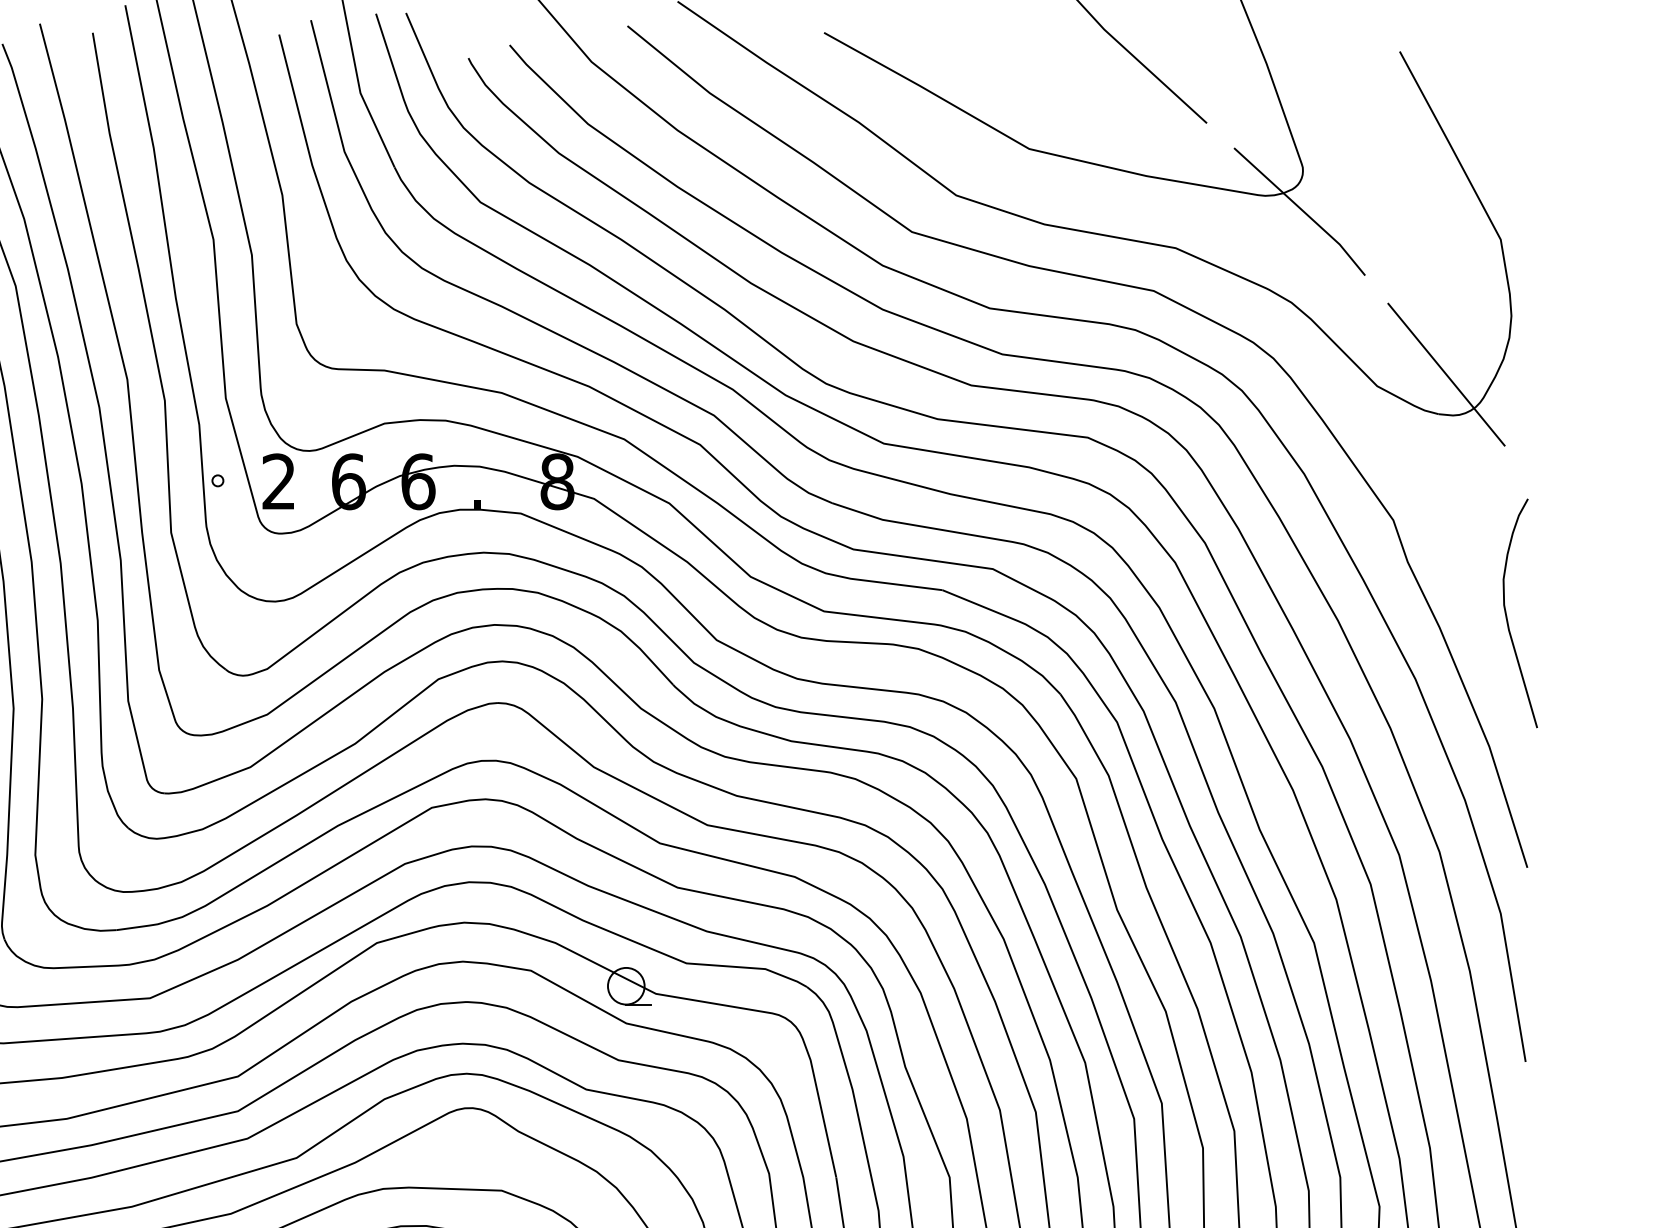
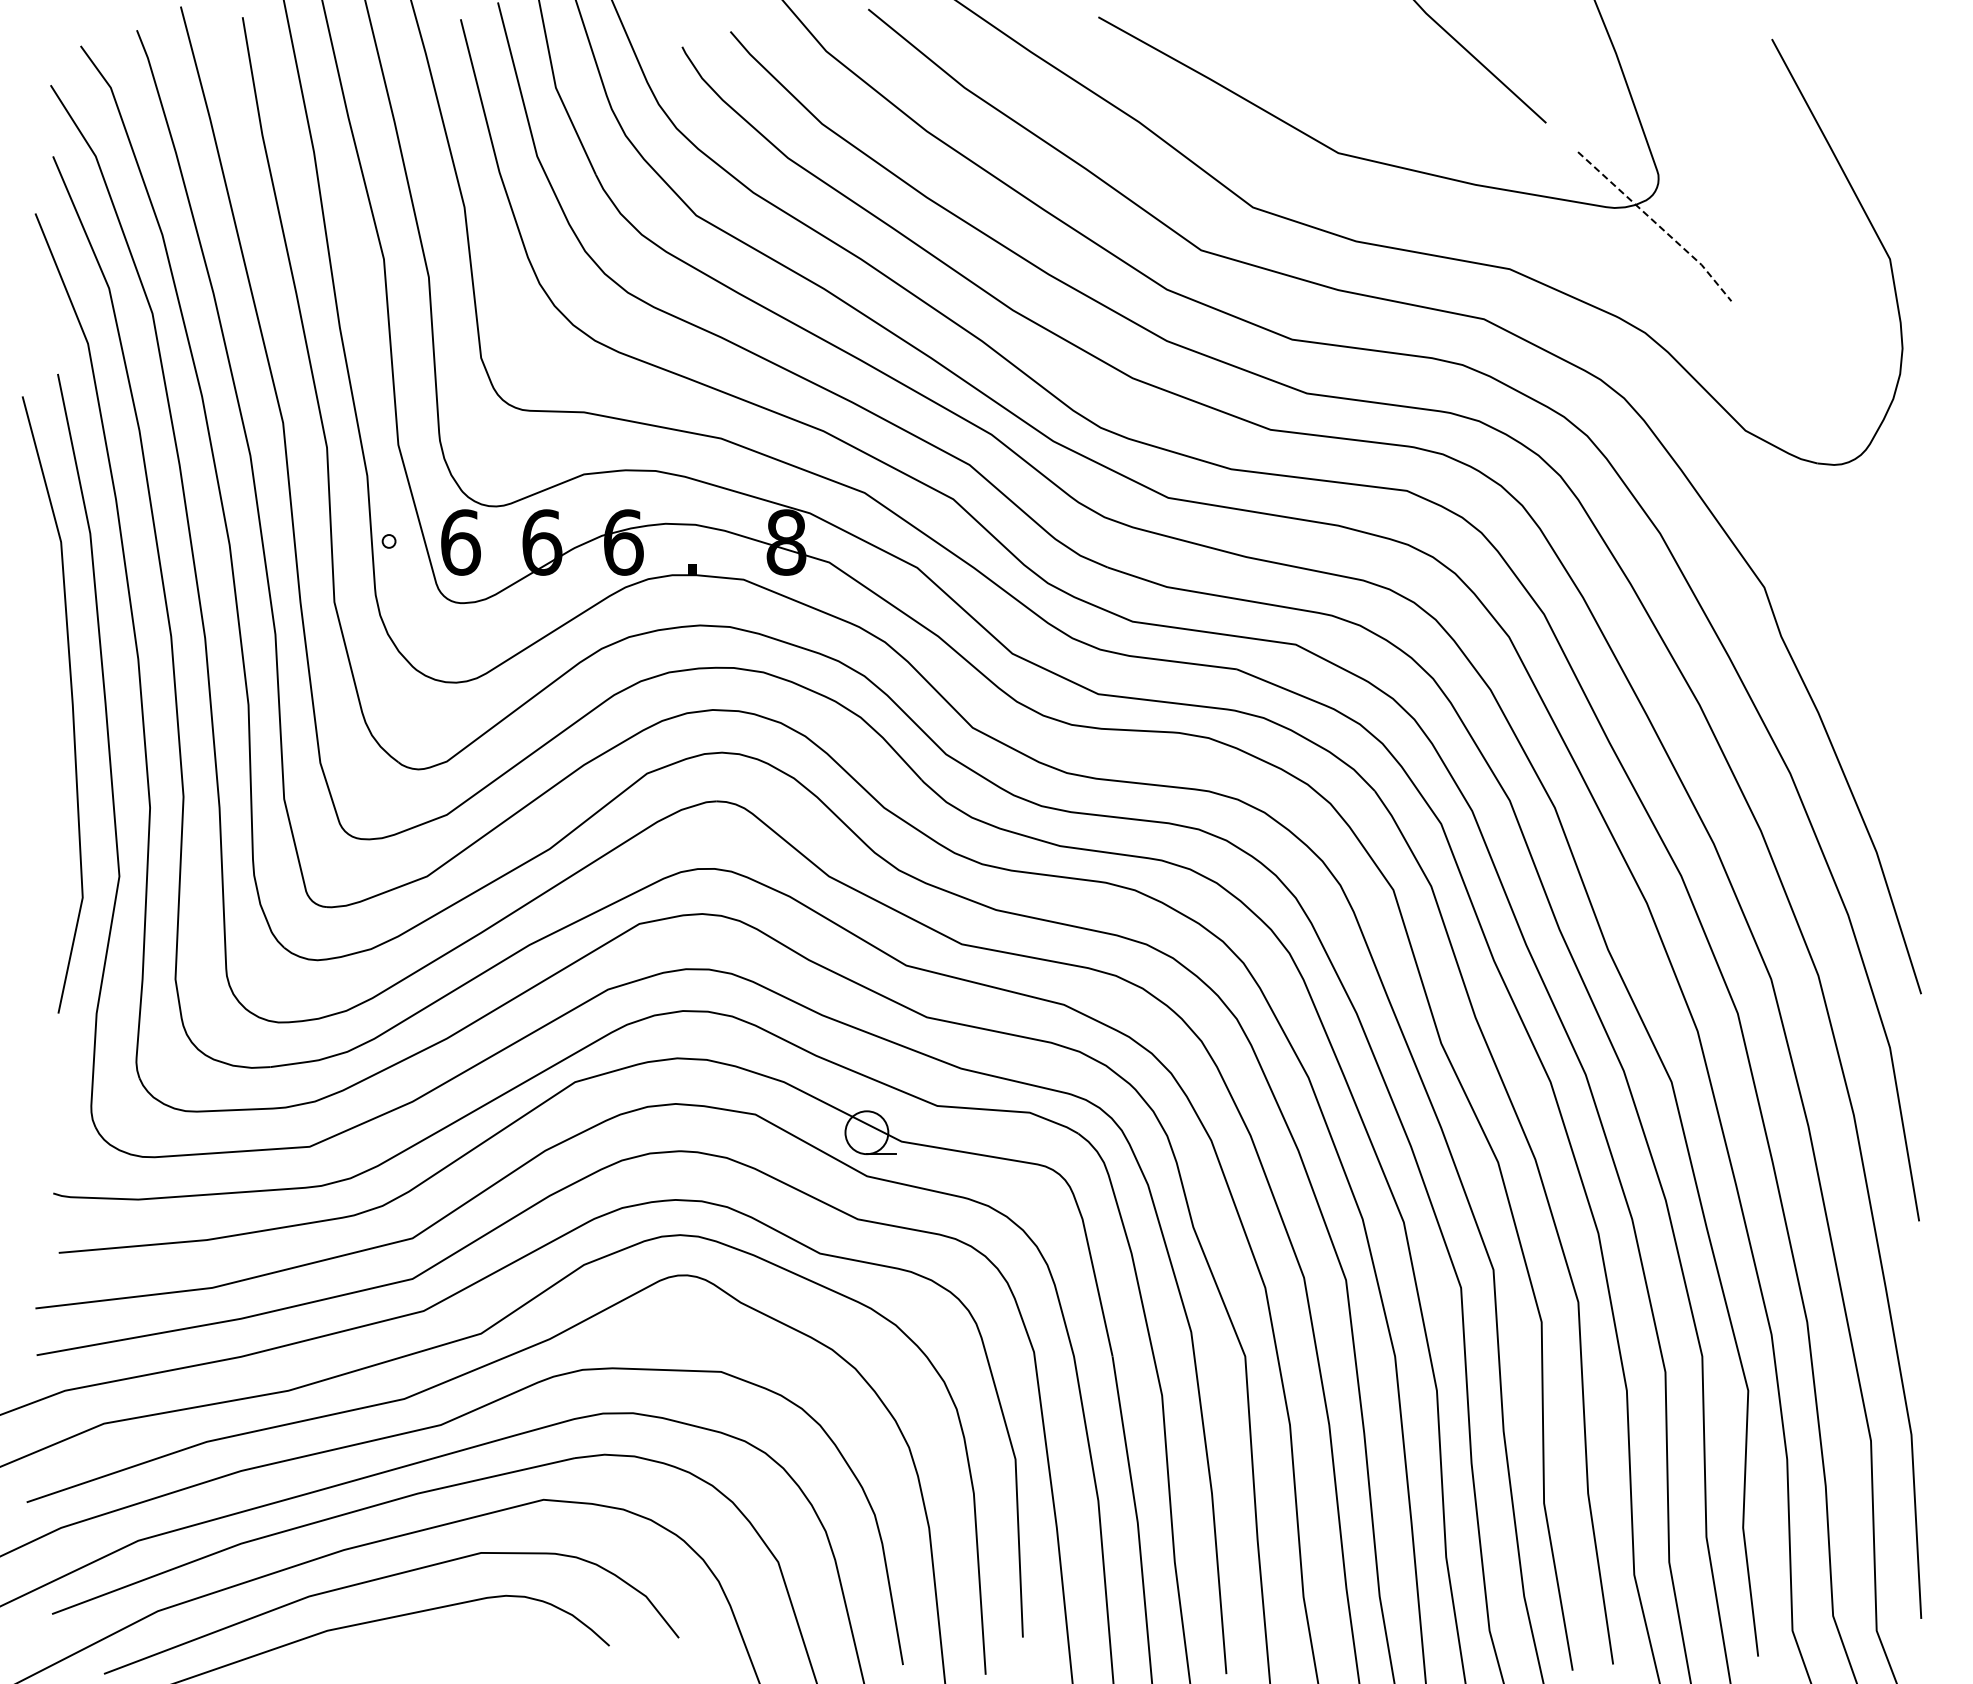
line: (1302, 210) -> (1658, 225), solid -> dashed
line: (1446, 374) -> (1826, 417), removed
text: (278, 481) -> (460, 542), 2 -> 6
curve: (1507, 615) -> (1897, 698), removed

